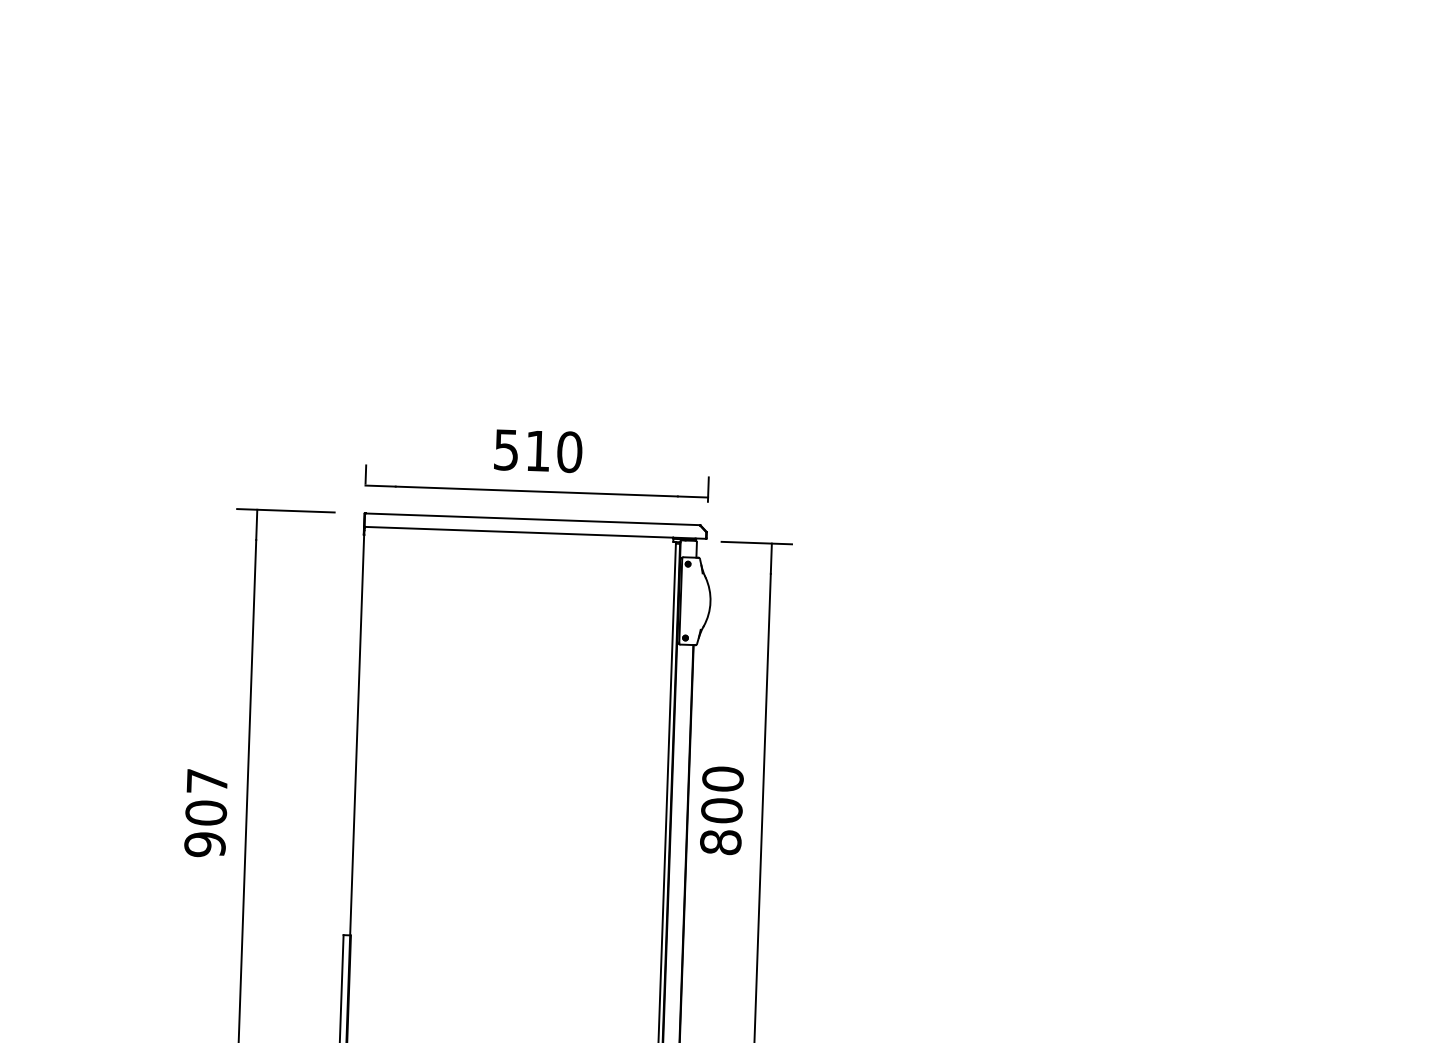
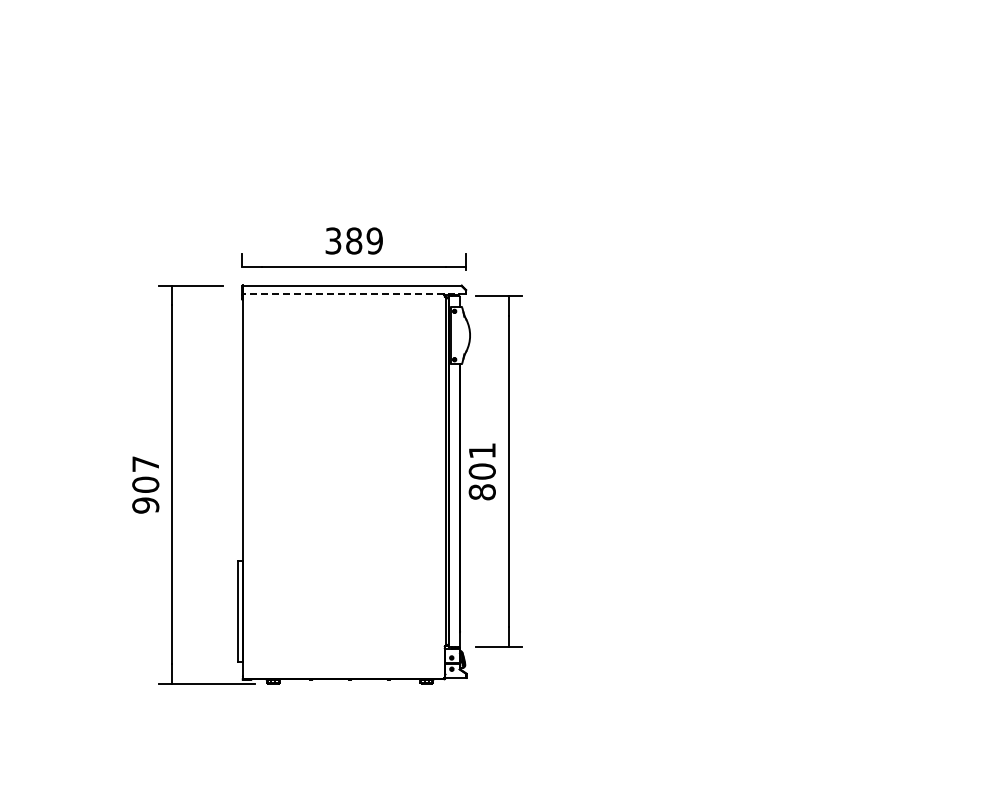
text: (538, 450) -> (354, 240), 510 -> 389
line: (535, 532) -> (354, 294), solid -> dashed
text: (721, 778) -> (481, 450), 800 -> 801

